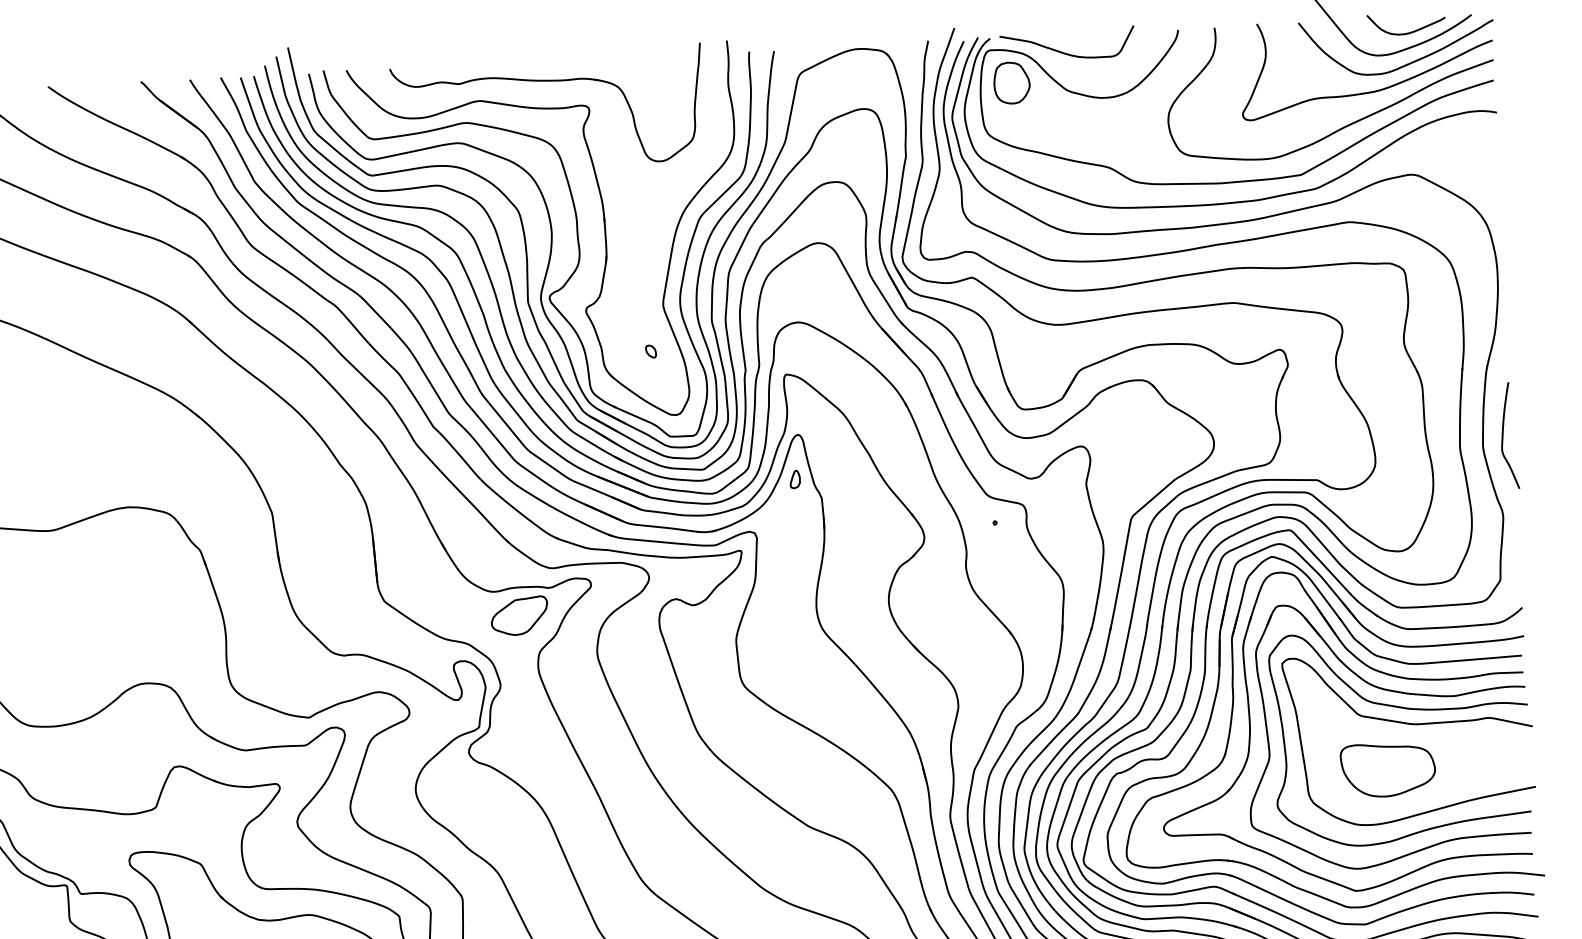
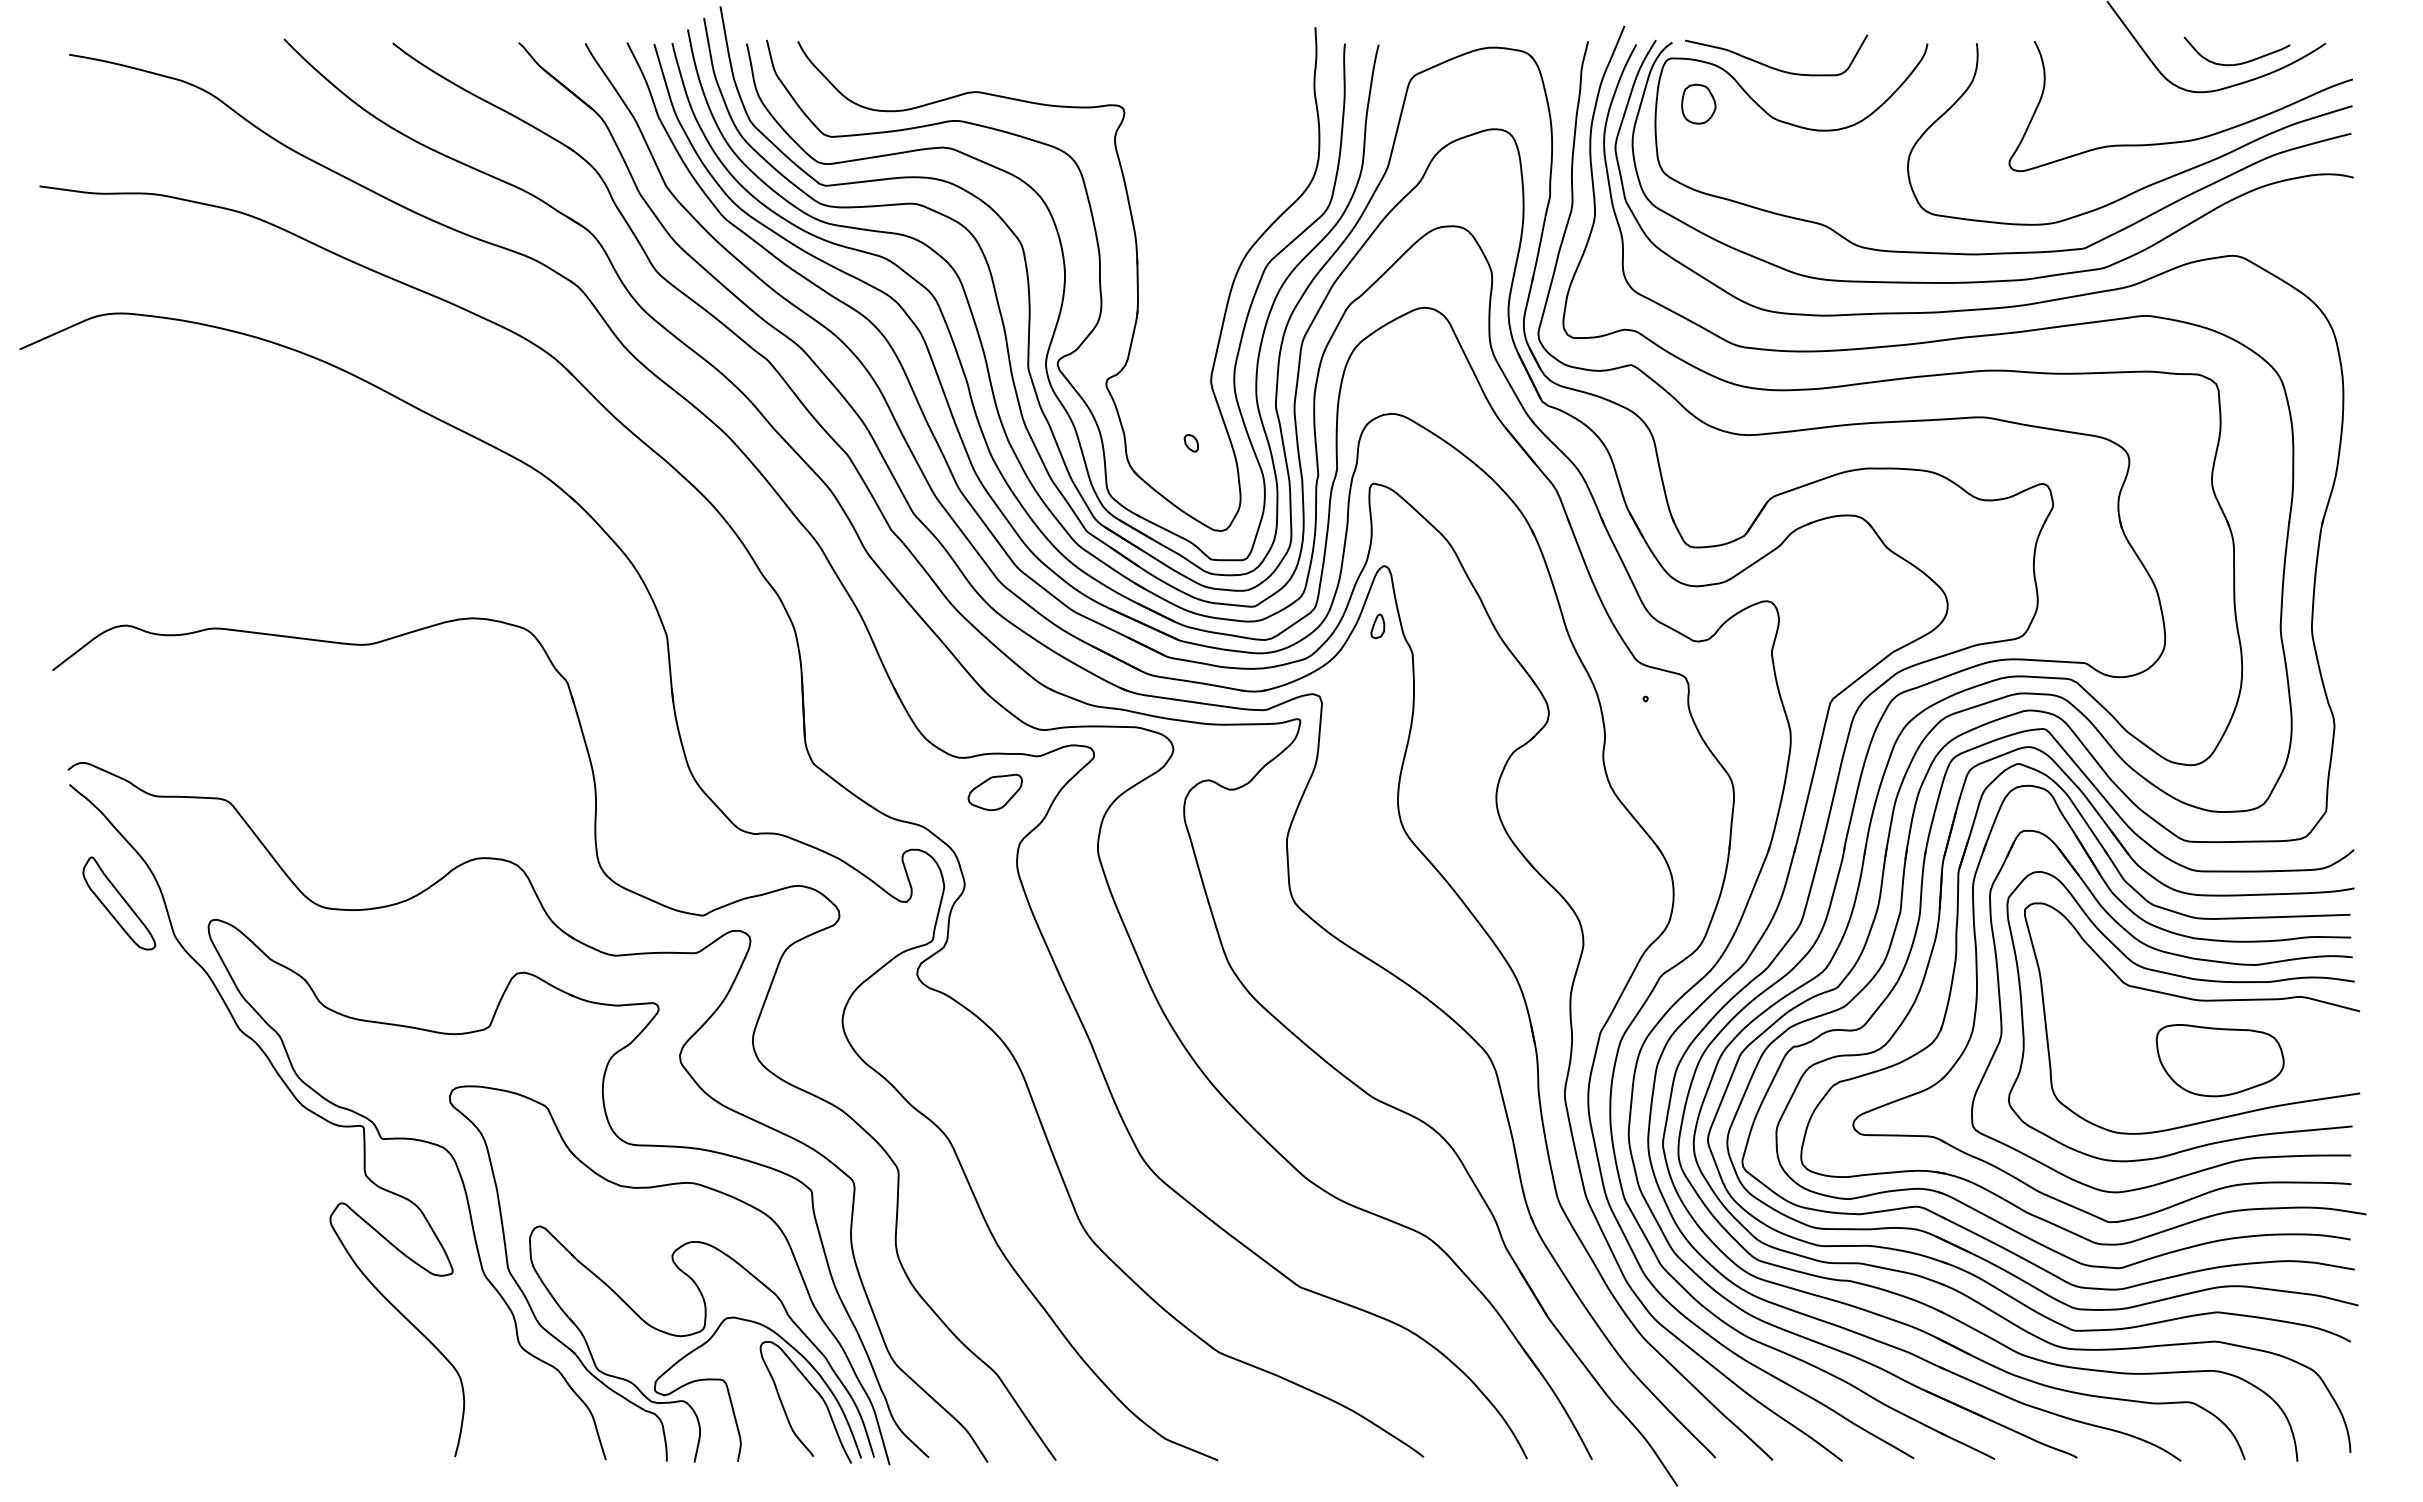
curve: (1405, 64) -> (2232, 106), removed
part: (546, 81) -> (1068, 70), removed
part: (1011, 82) -> (1698, 103), size x0.7
curve: (1503, 435) -> (2340, 615), removed
part: (519, 616) -> (995, 792), size x0.7
part: (1387, 769) -> (2219, 1060), moved

